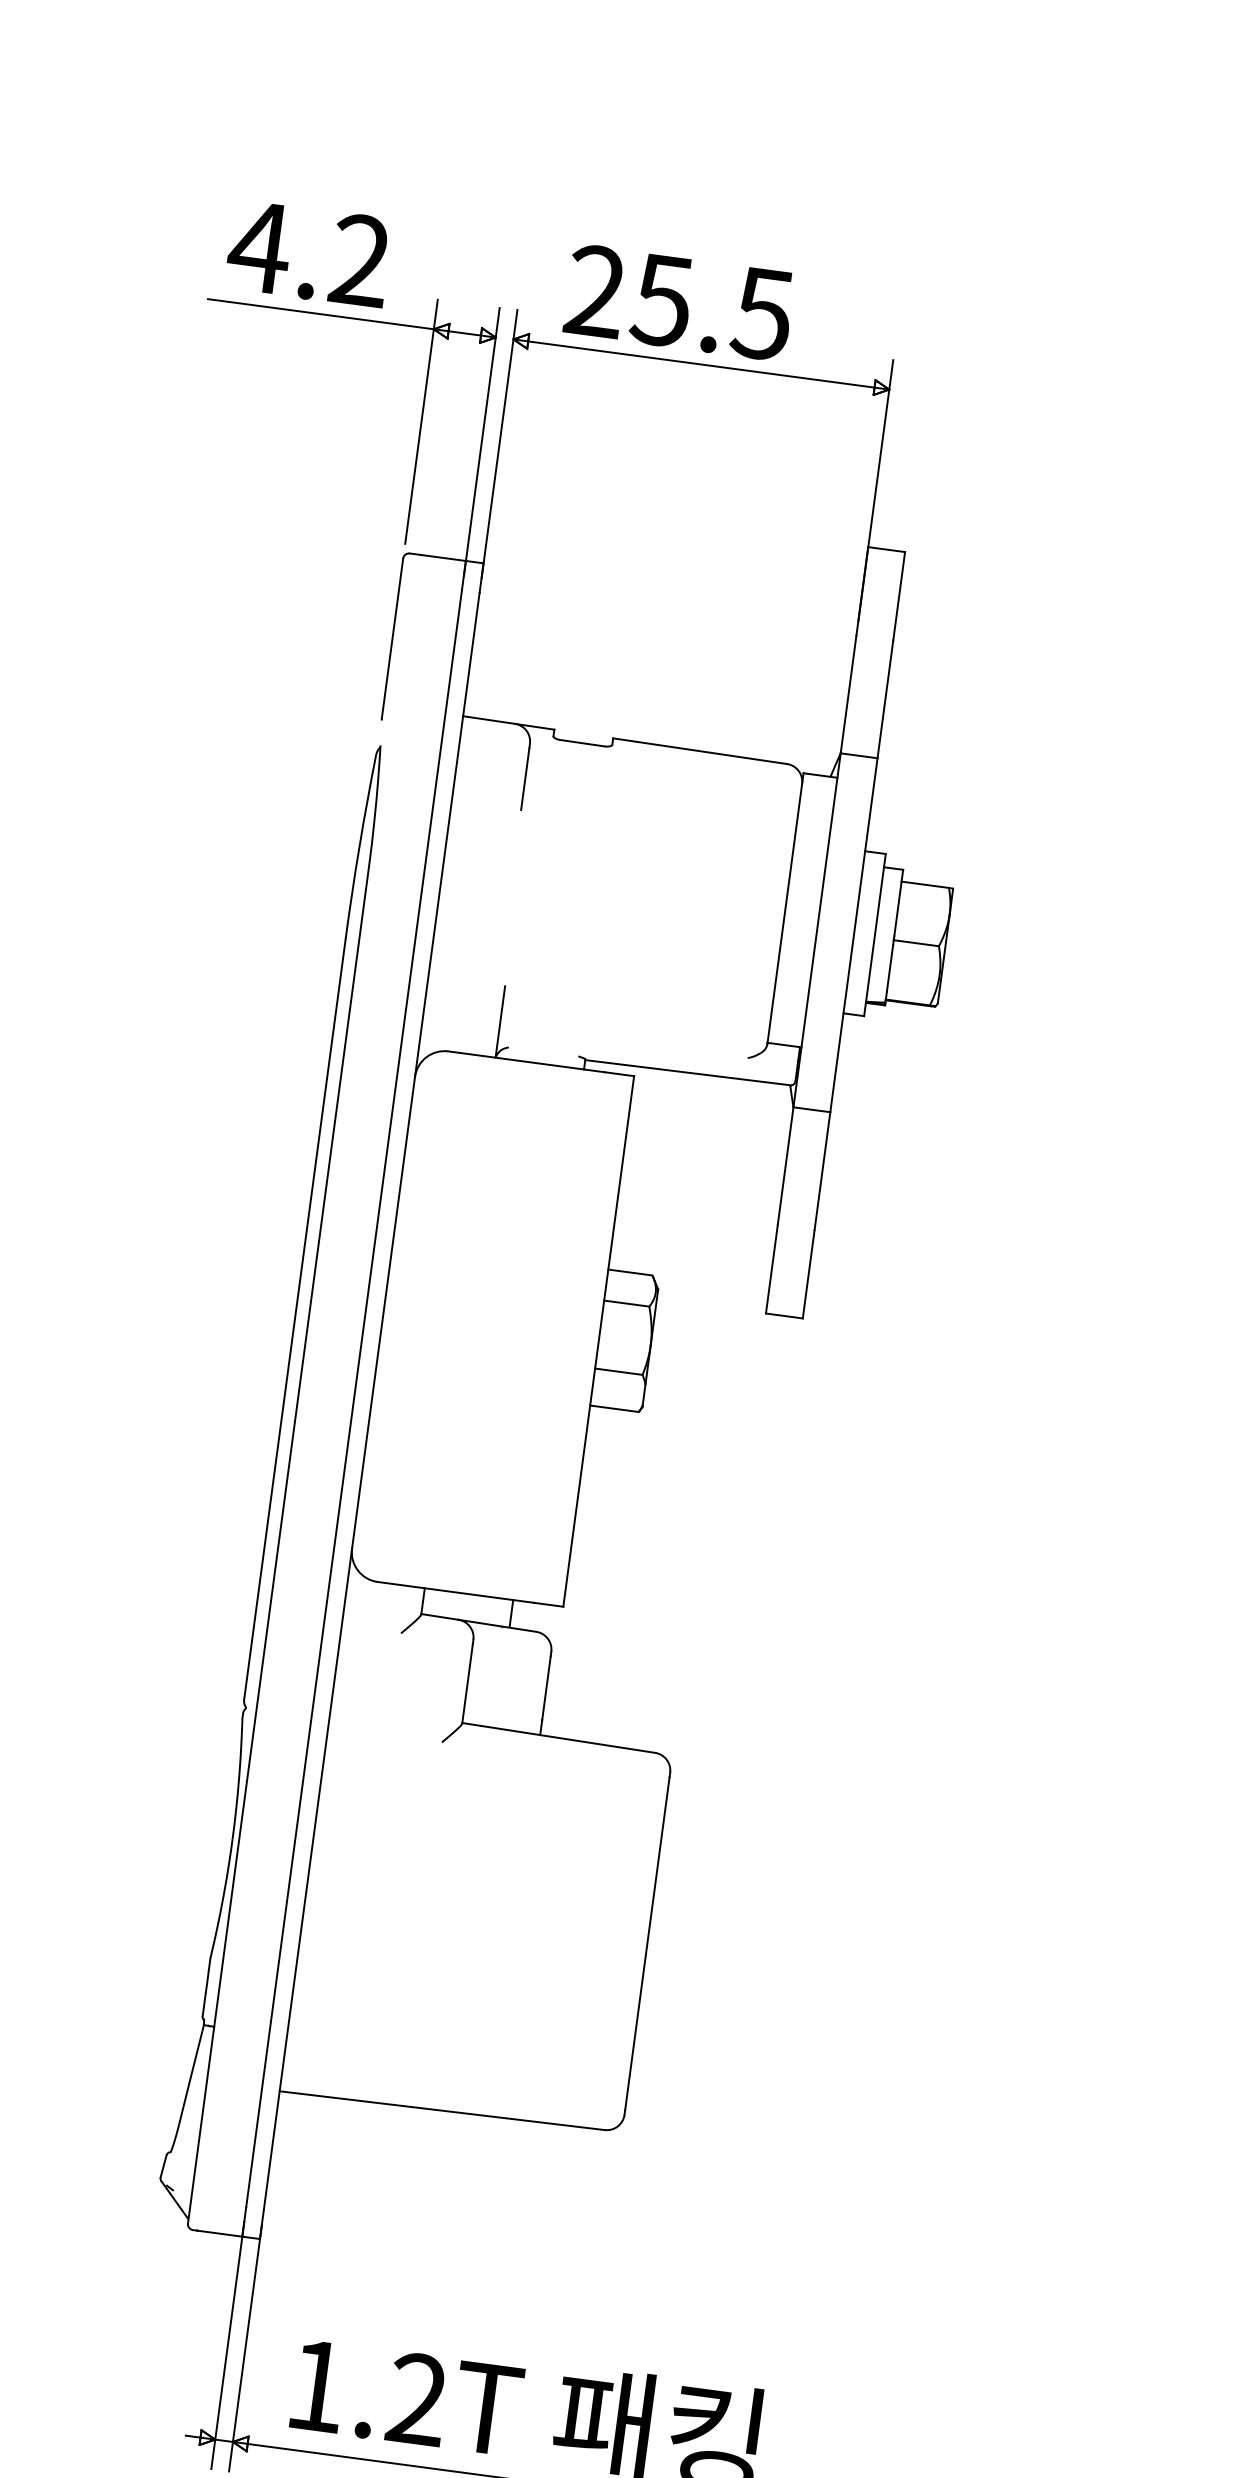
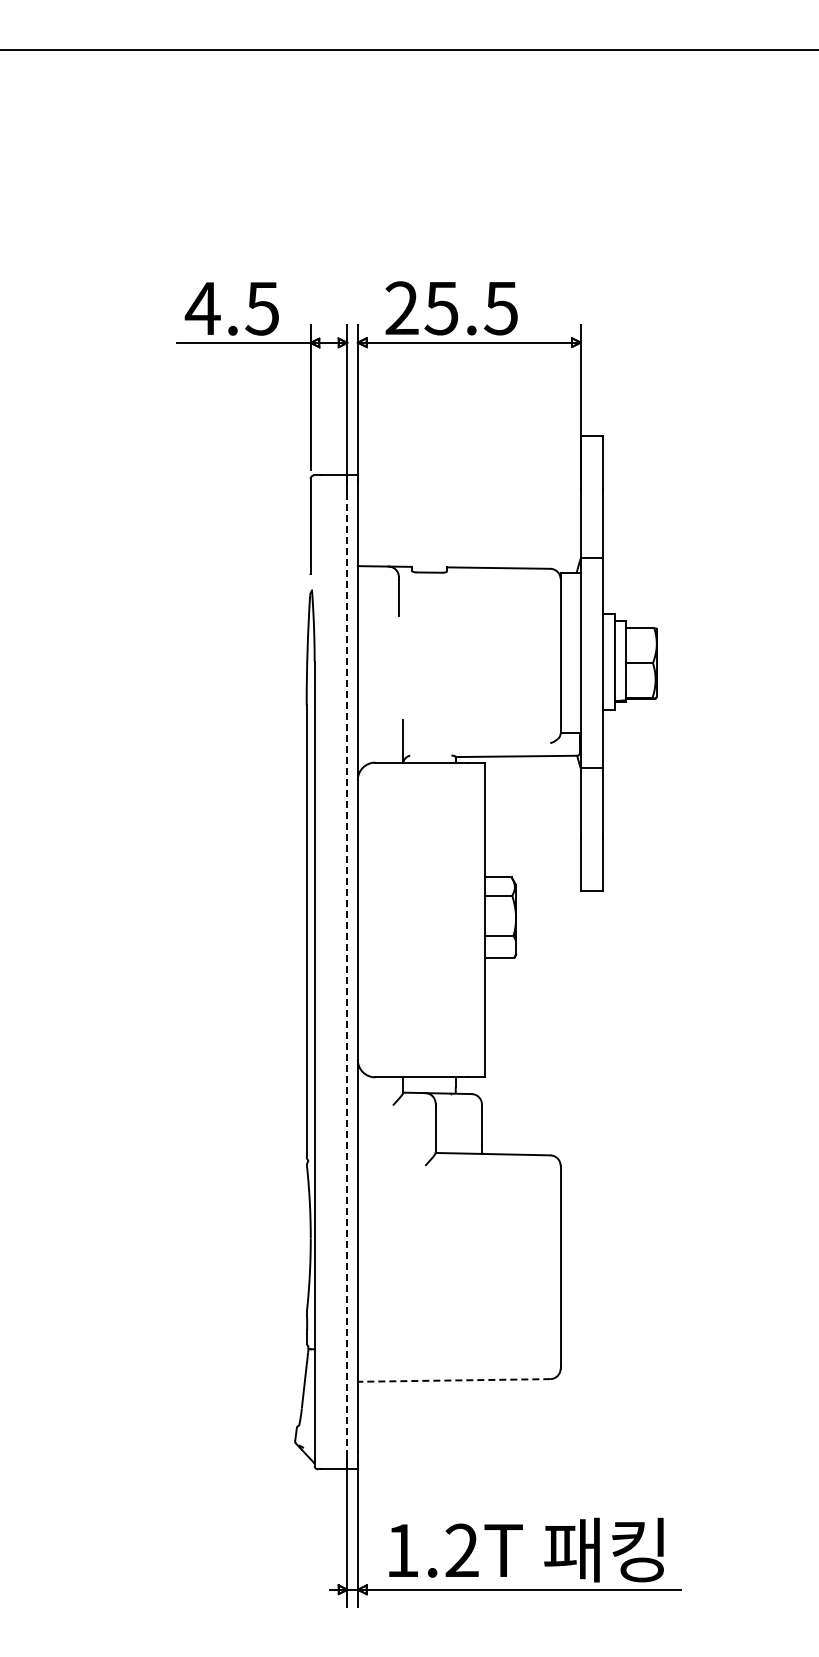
text: (360, 260) -> (262, 308), 4.2 -> 4.5
line: (354, 1398) -> (347, 972), solid -> dashed
line: (441, 2110) -> (453, 1380), solid -> dashed

